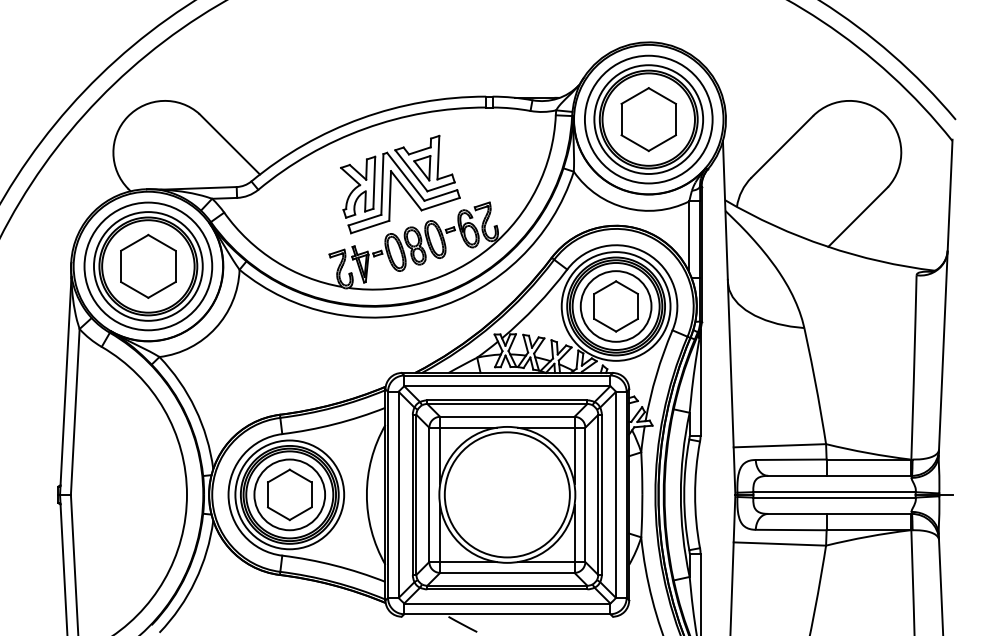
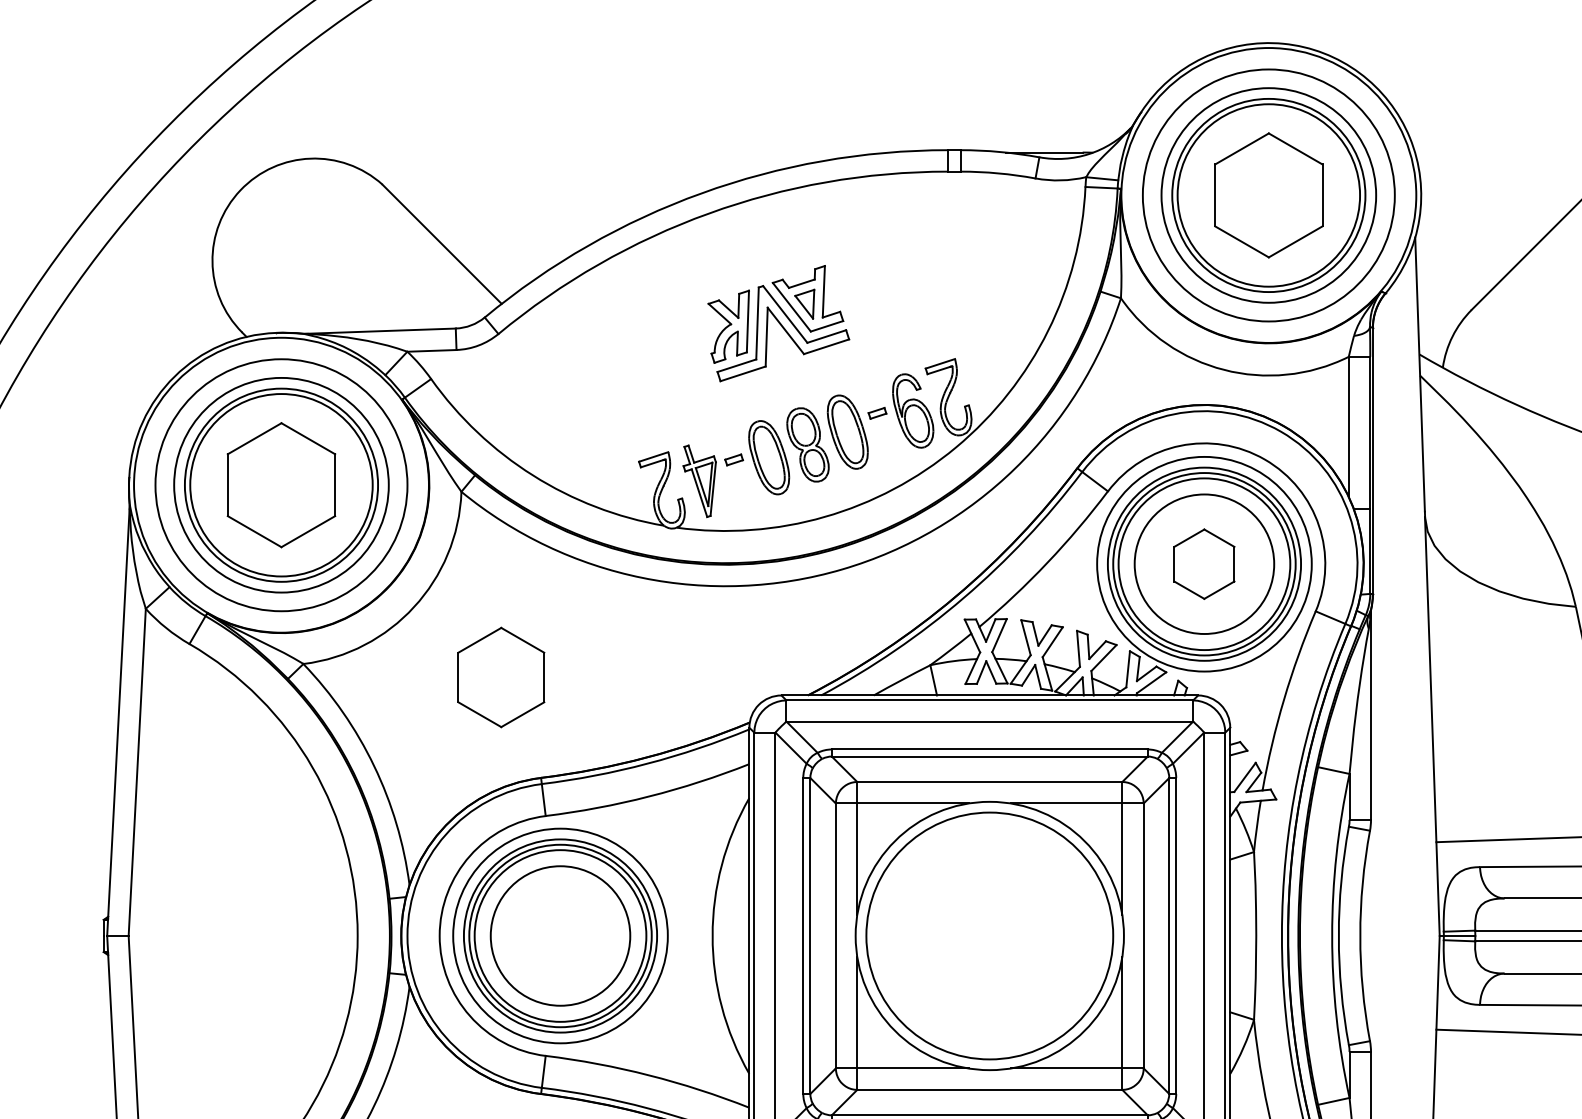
part: (400, 184) -> (778, 323), size x0.6
part: (615, 306) -> (1203, 564), size x0.7
part: (289, 494) -> (500, 676), moved

